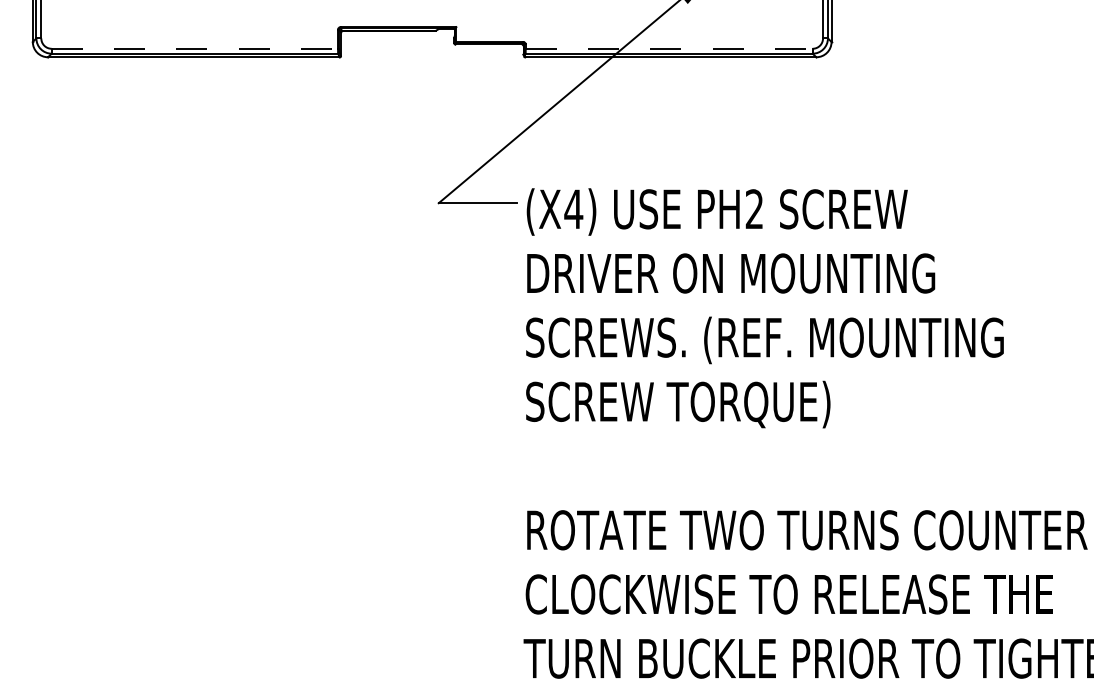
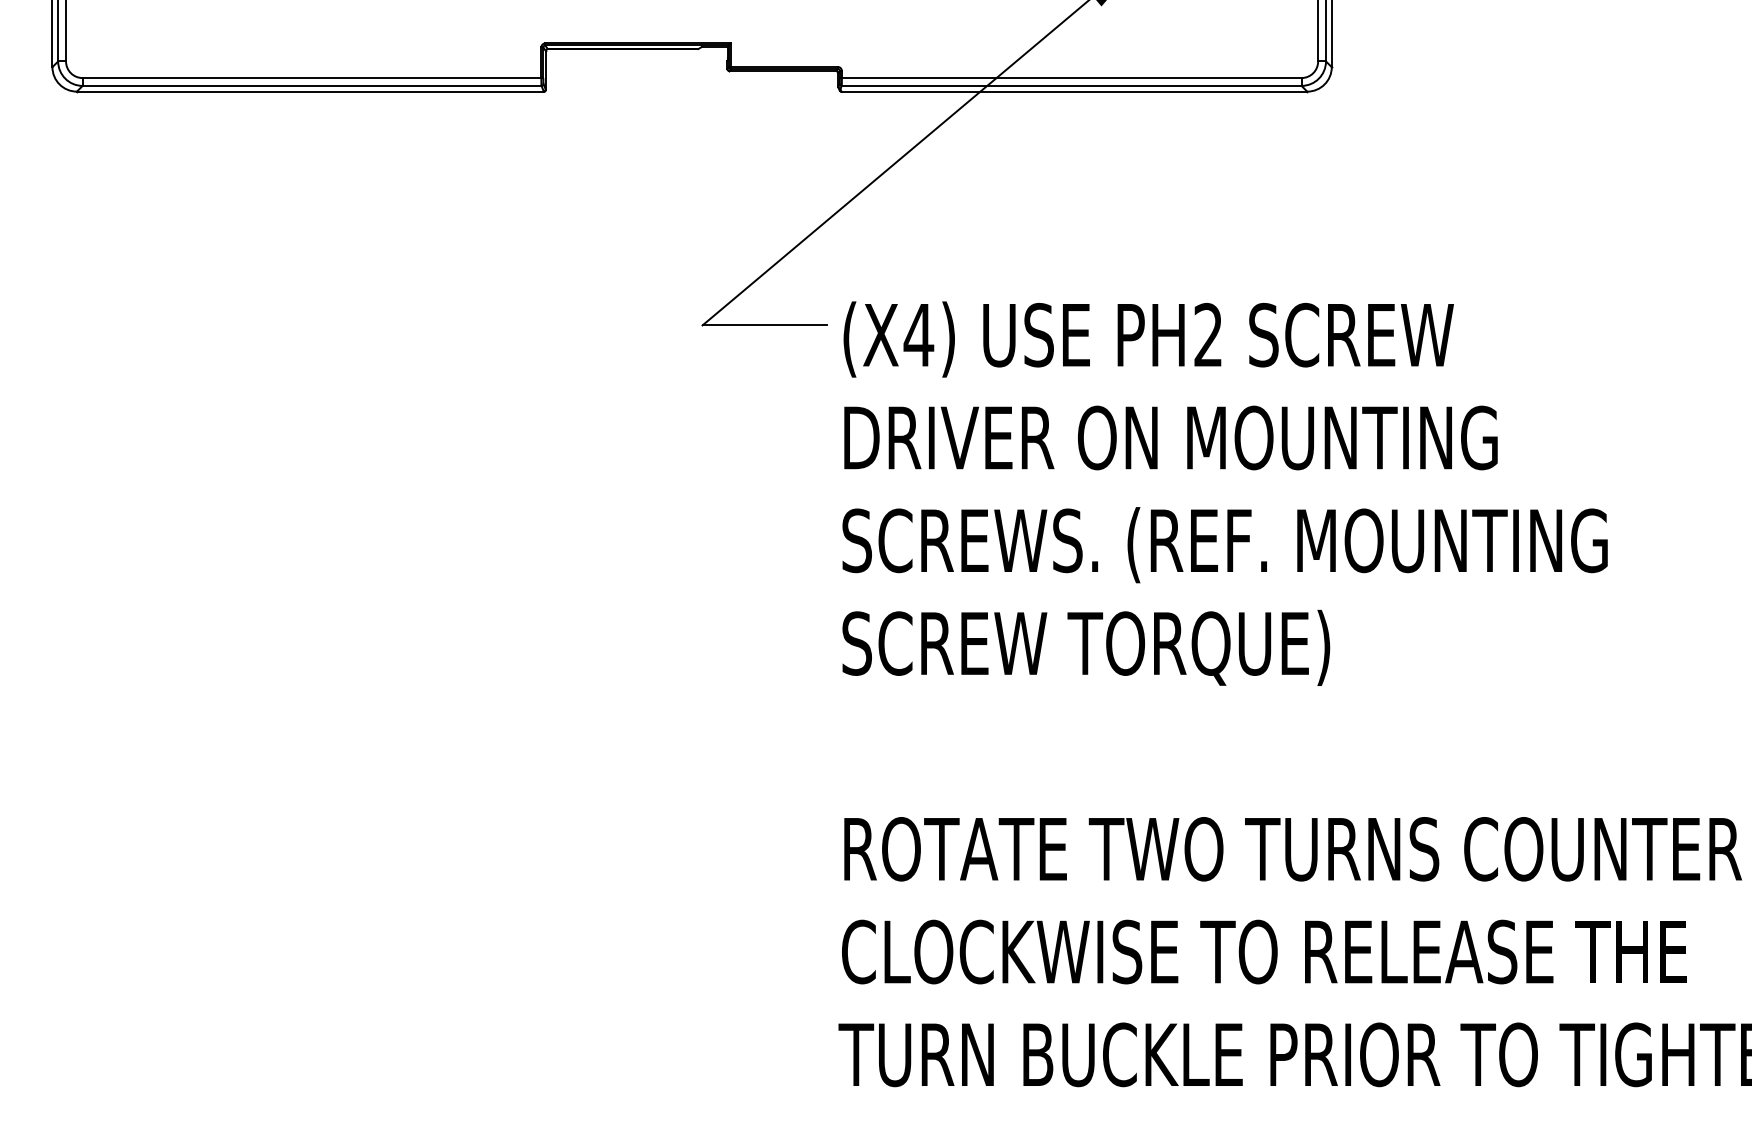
line: (195, 48) -> (313, 77), dashed -> solid
line: (669, 48) -> (1072, 77), dashed -> solid

